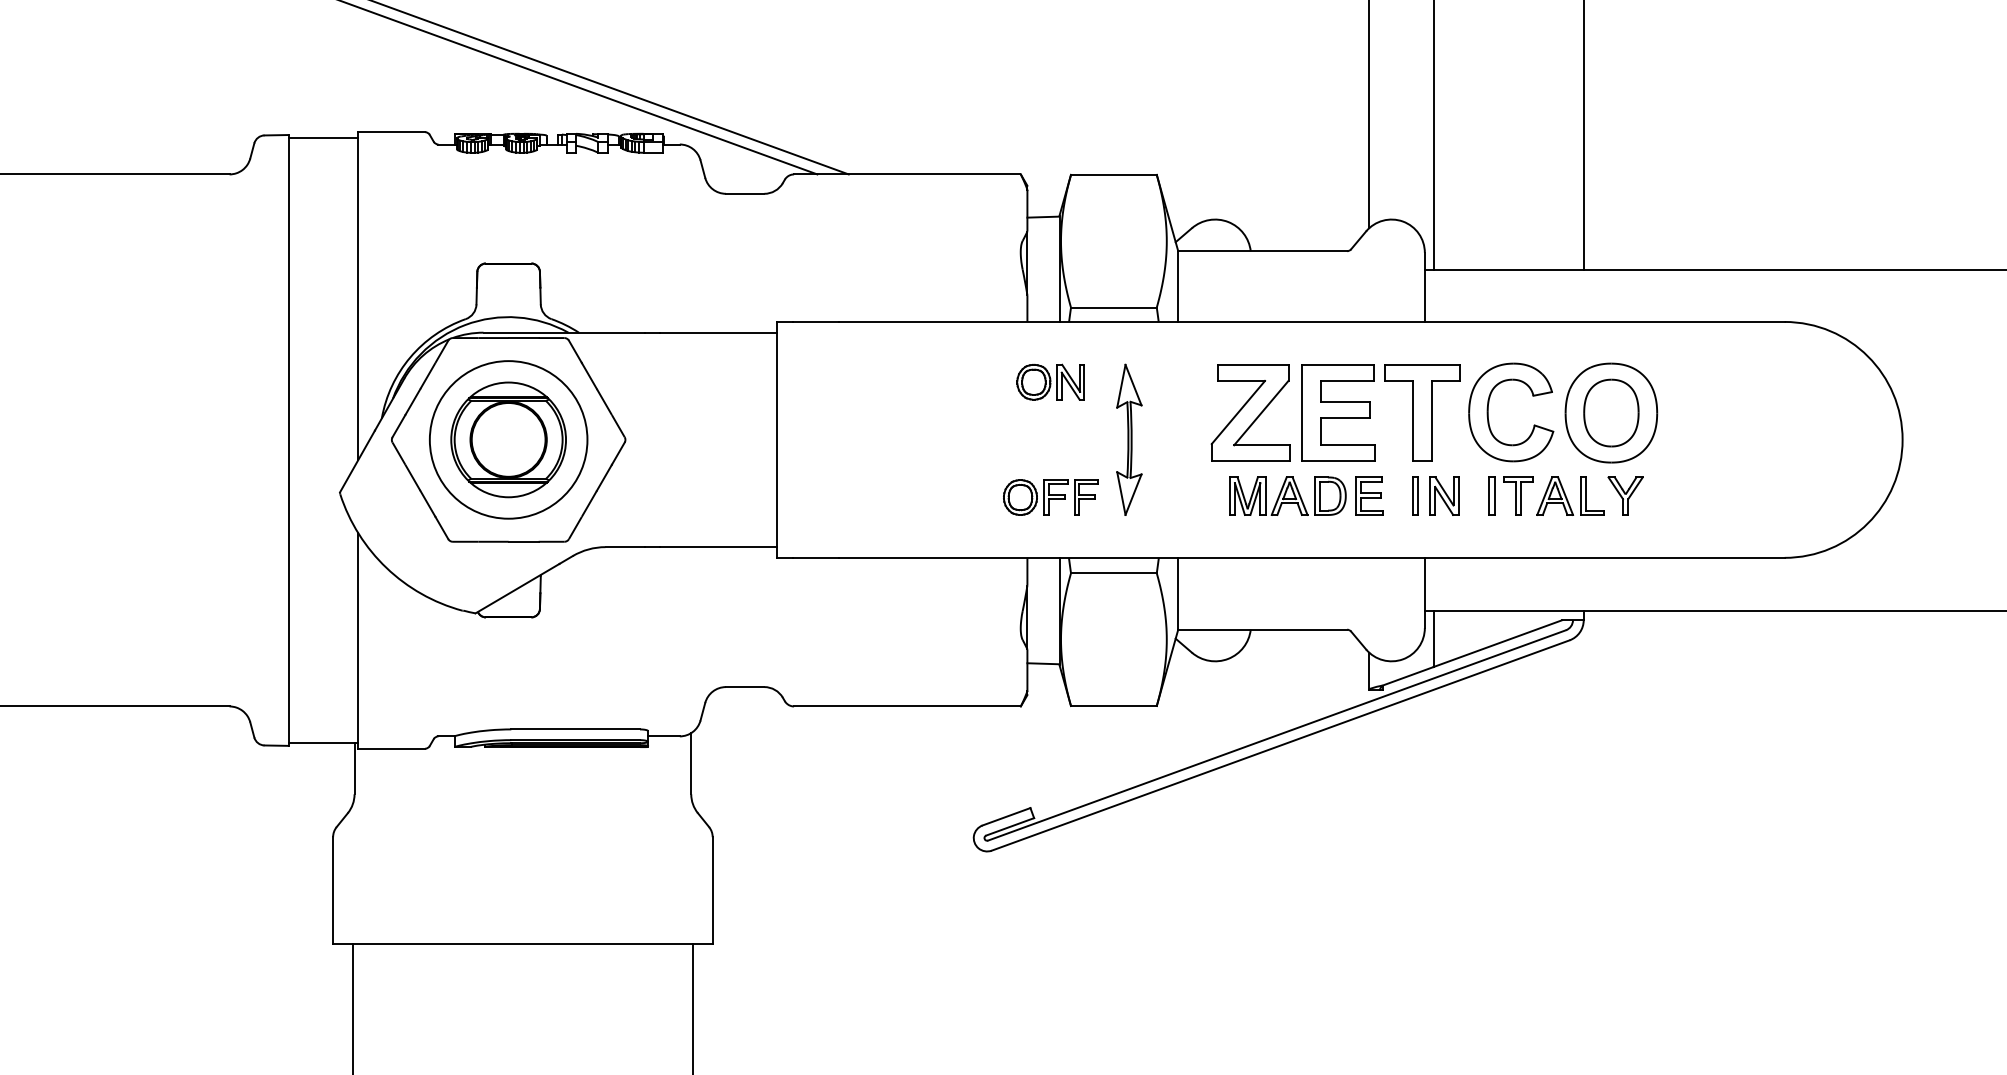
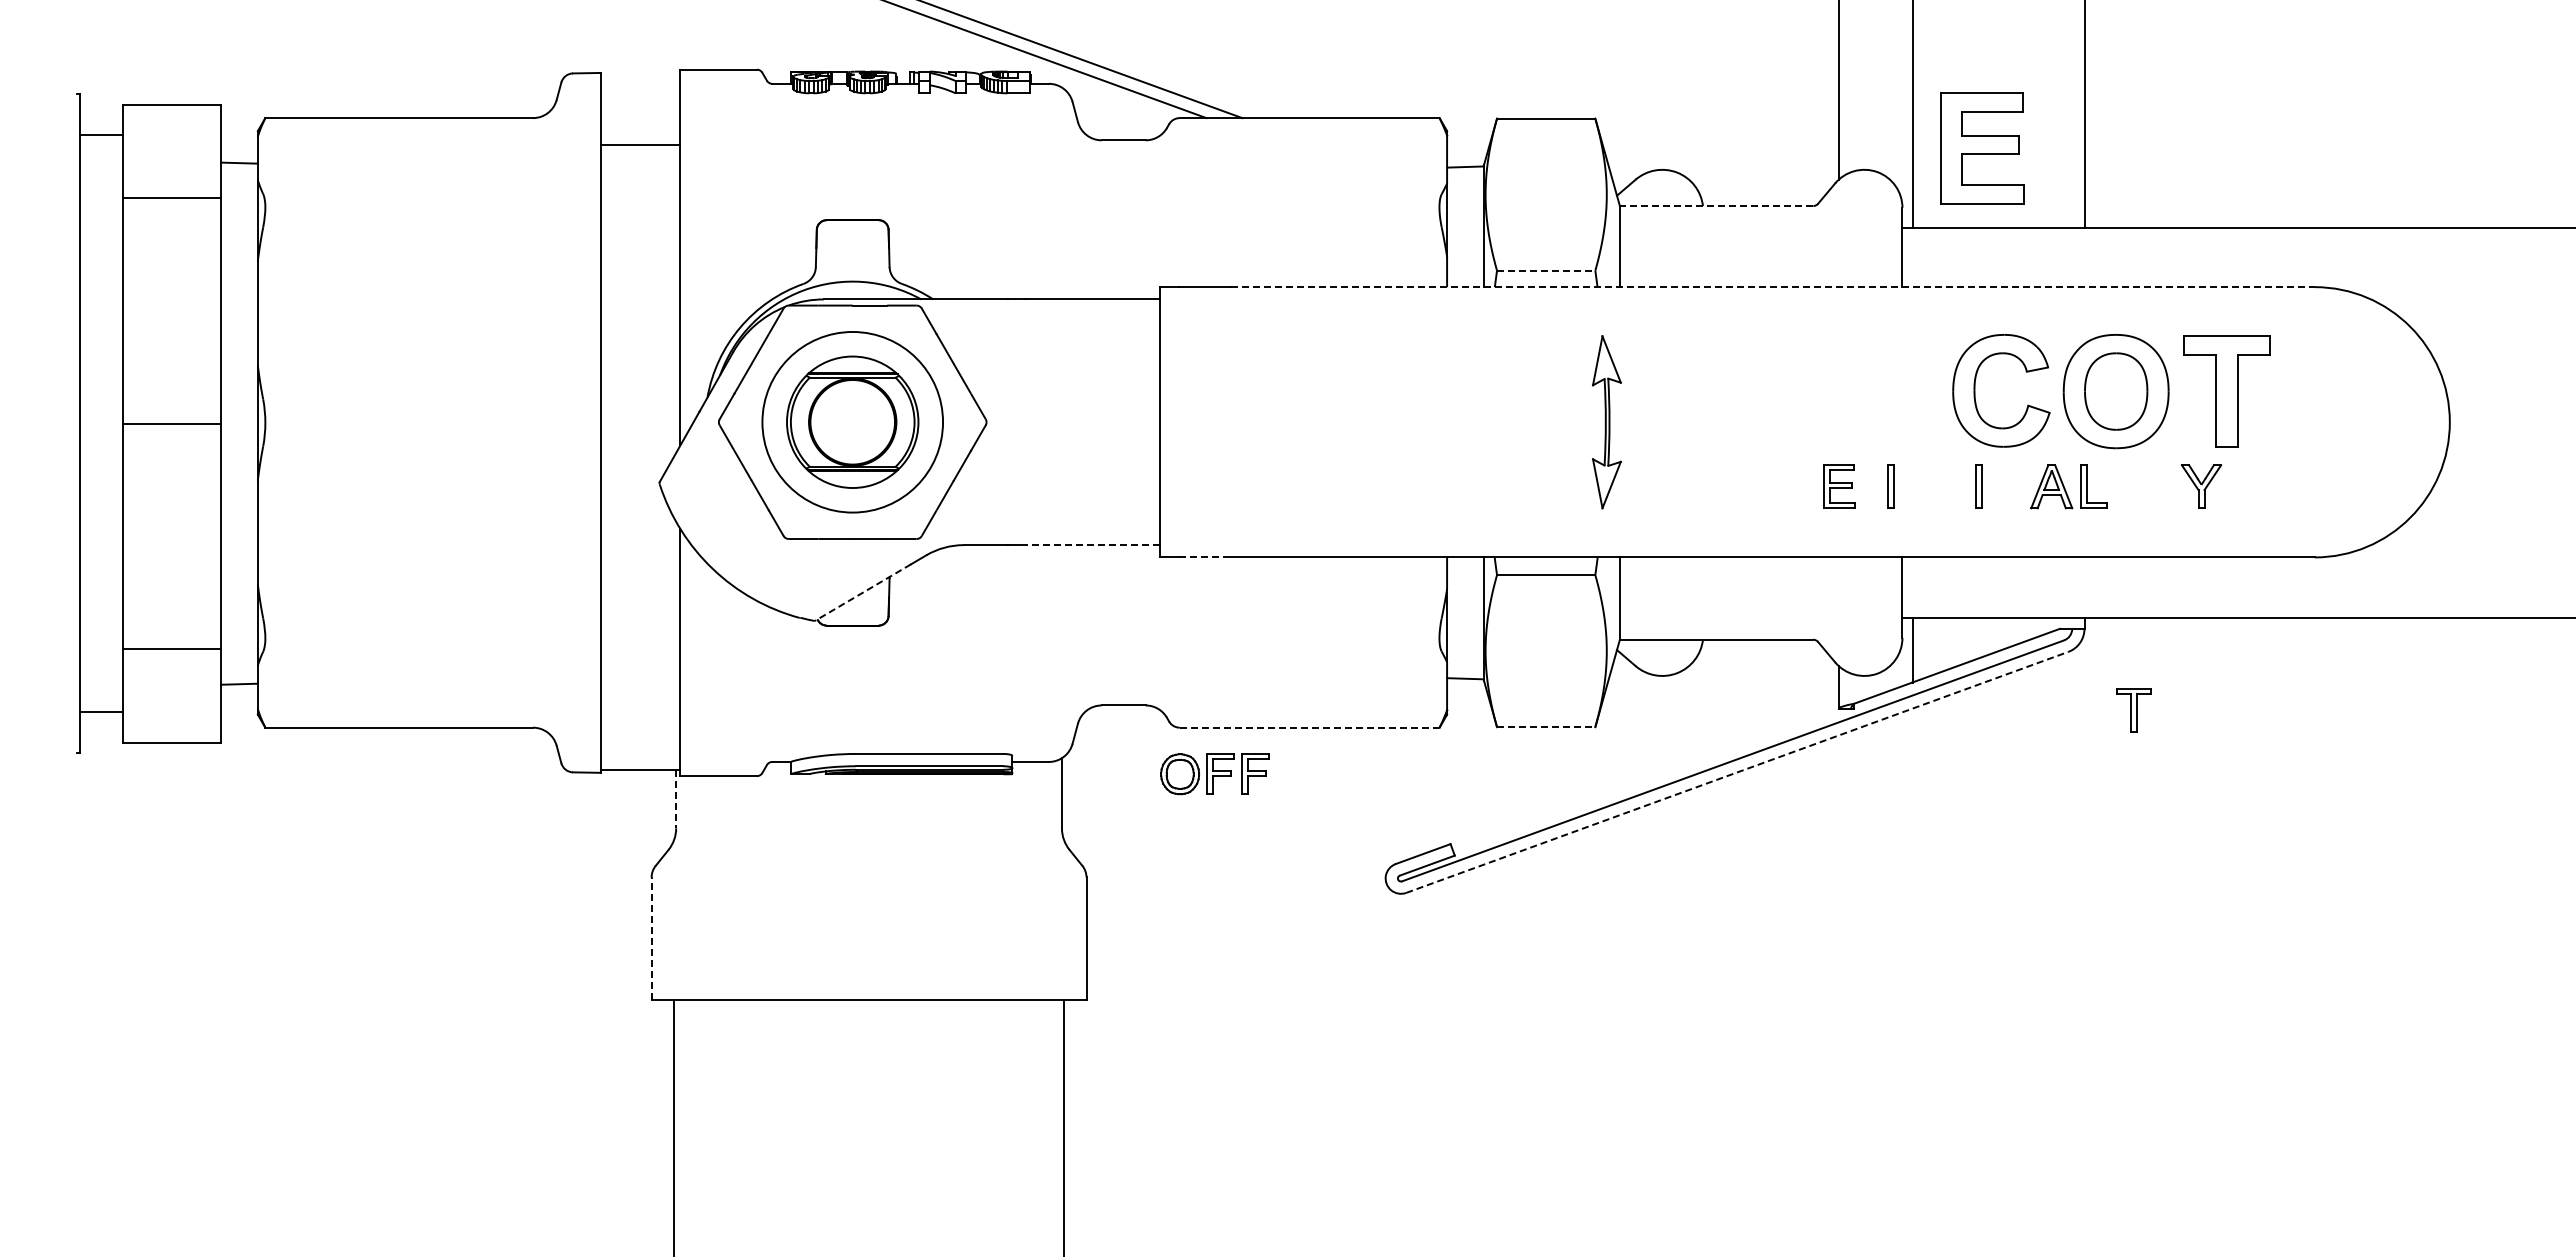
line: (323, 137) -> (640, 144), moved
line: (1262, 251) -> (1716, 206), solid -> dashed
line: (1114, 307) -> (1546, 270), solid -> dashed
line: (1311, 322) -> (1772, 287), solid -> dashed
part: (1050, 382) -> (1473, 356), removed
part: (1250, 413) -> (1702, 391), removed
part: (1338, 413) -> (1982, 148), moved
part: (1422, 413) -> (2226, 391), moved
part: (1129, 440) -> (1606, 422), moved
part: (1287, 495) -> (1745, 486), removed
part: (1444, 495) -> (1924, 486), removed
part: (1518, 495) -> (2133, 710), moved
part: (1625, 495) -> (2201, 486), moved
part: (1050, 497) -> (1214, 774), moved
line: (717, 547) -> (1092, 545), solid -> dashed
line: (816, 557) -> (1205, 557), solid -> dashed
line: (517, 588) -> (862, 592), solid -> dashed
line: (907, 706) -> (1309, 727), solid -> dashed
line: (1114, 706) -> (1546, 727), solid -> dashed
line: (1280, 745) -> (1737, 772), solid -> dashed
line: (354, 769) -> (676, 799), solid -> dashed
line: (333, 890) -> (651, 938), solid -> dashed

